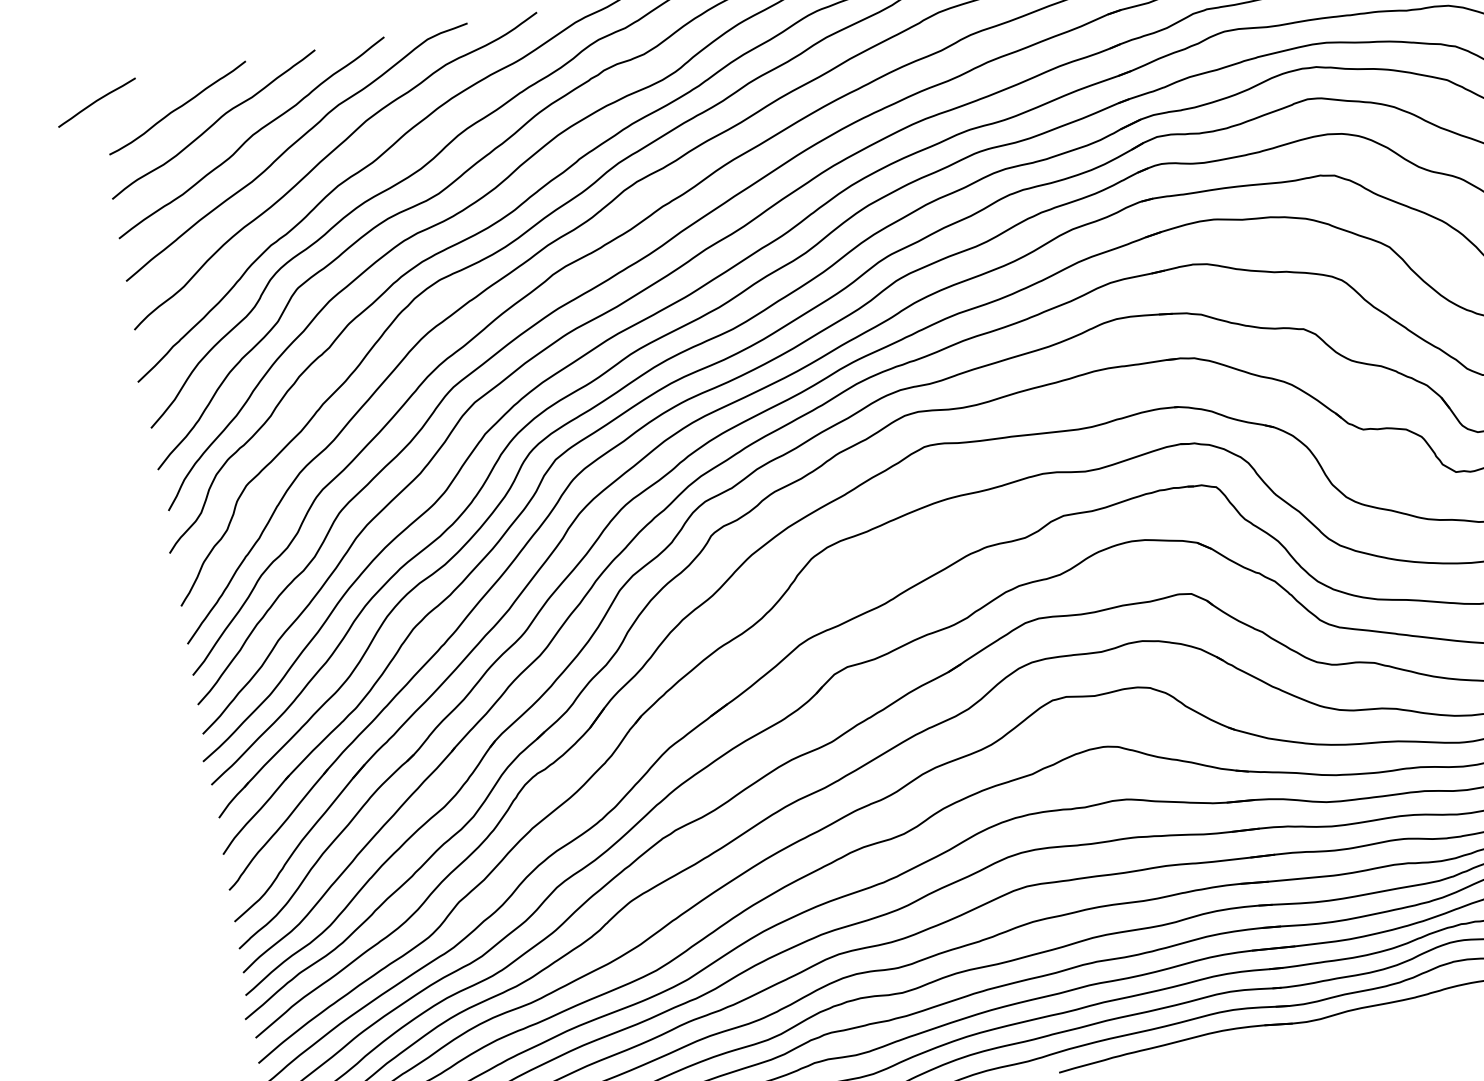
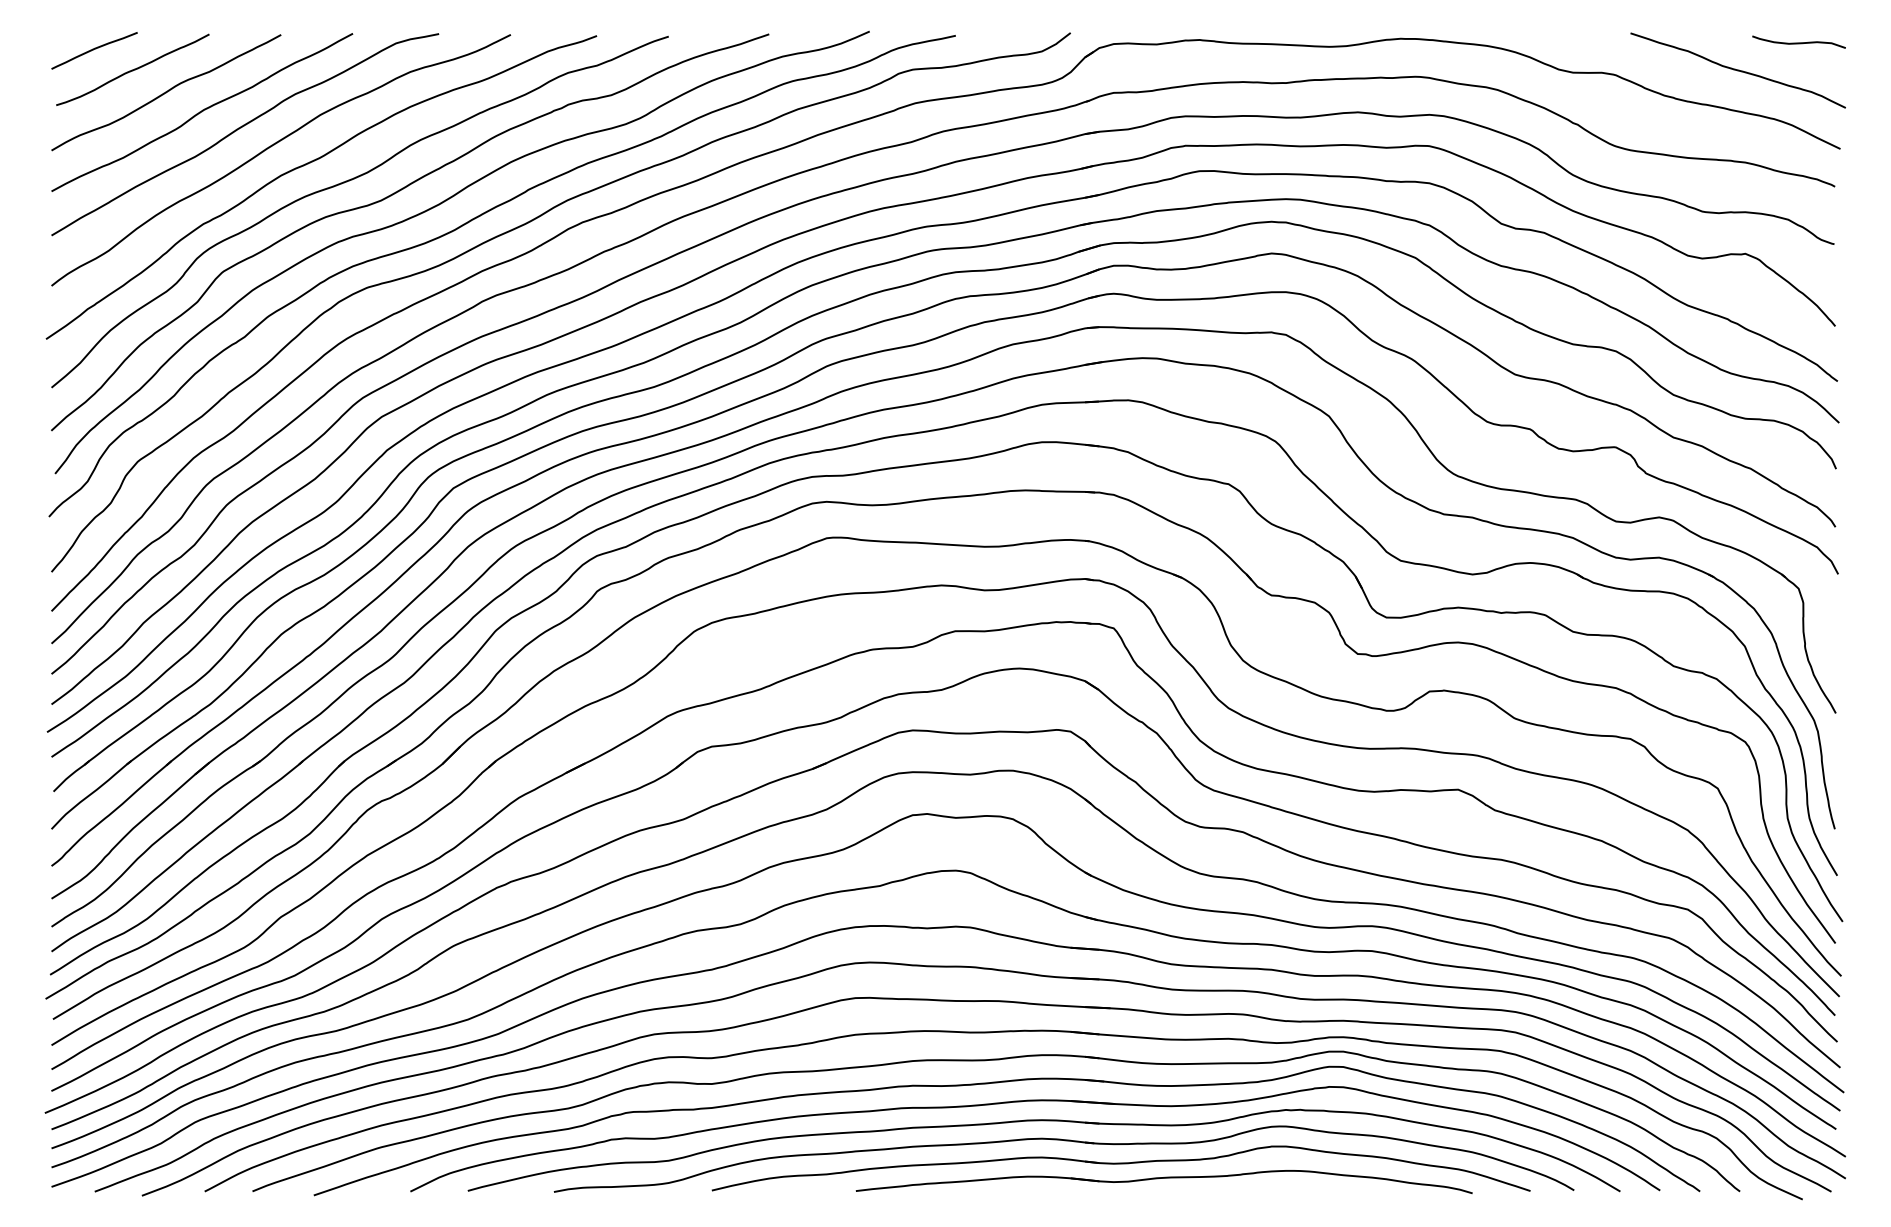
curve: (96, 101) -> (94, 49), moved

